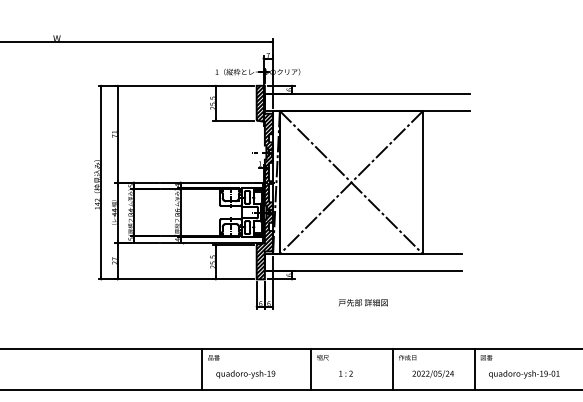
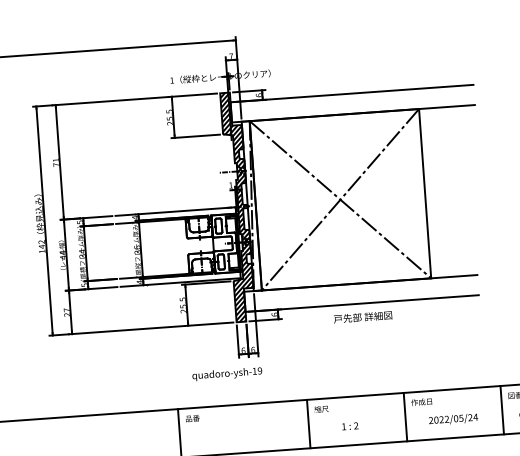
text: (363, 302) -> (363, 316), moved
text: (245, 374) -> (227, 374), moved

